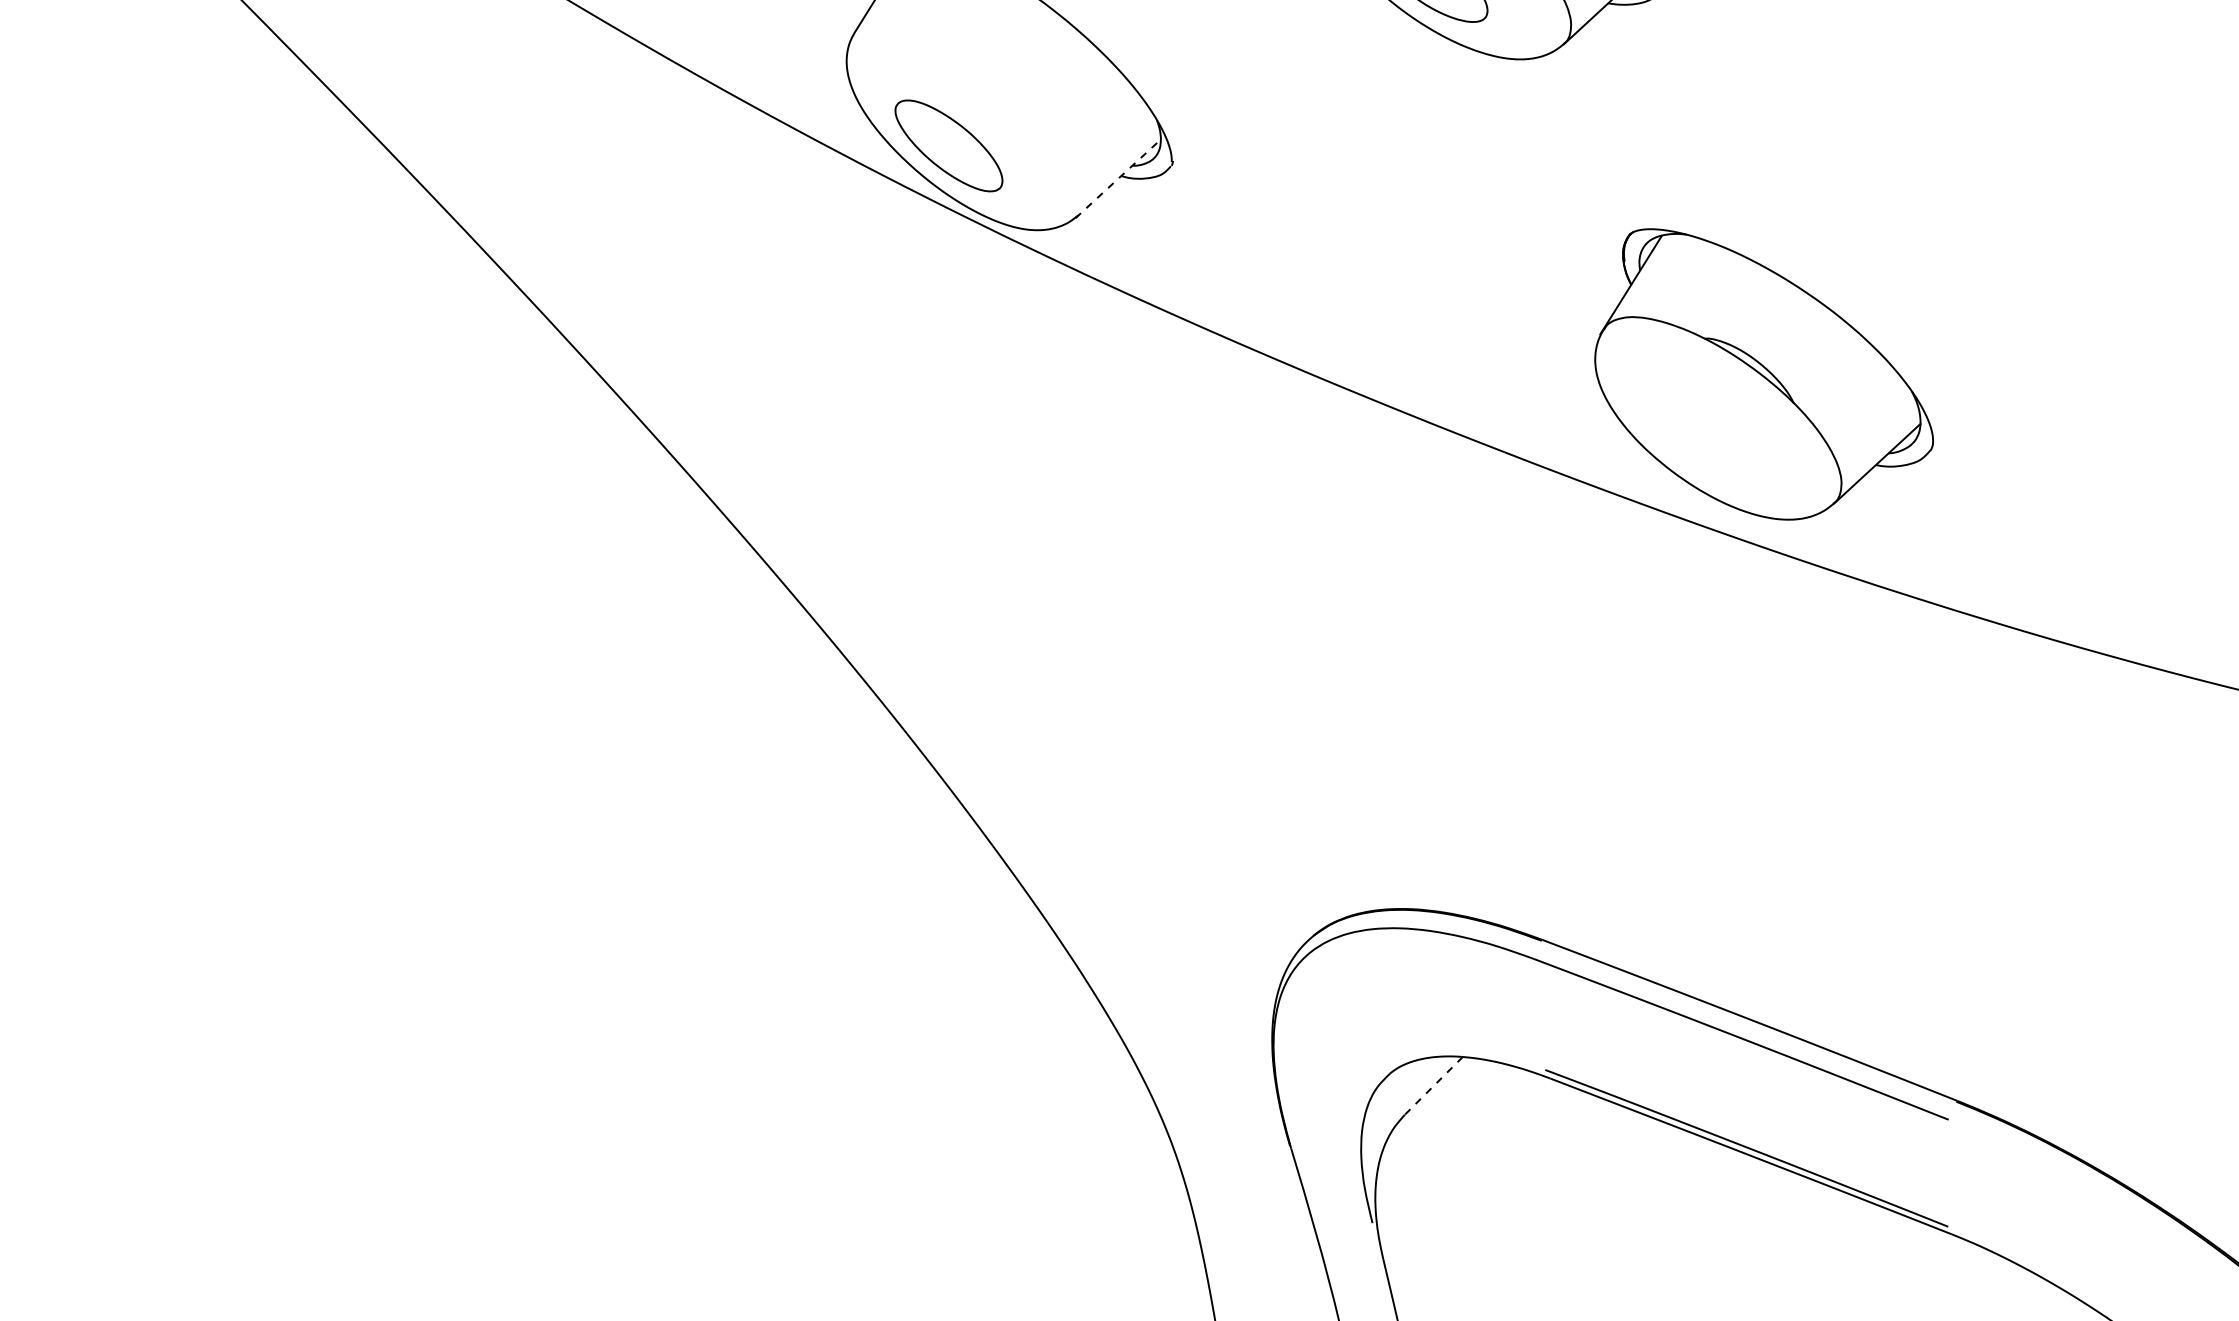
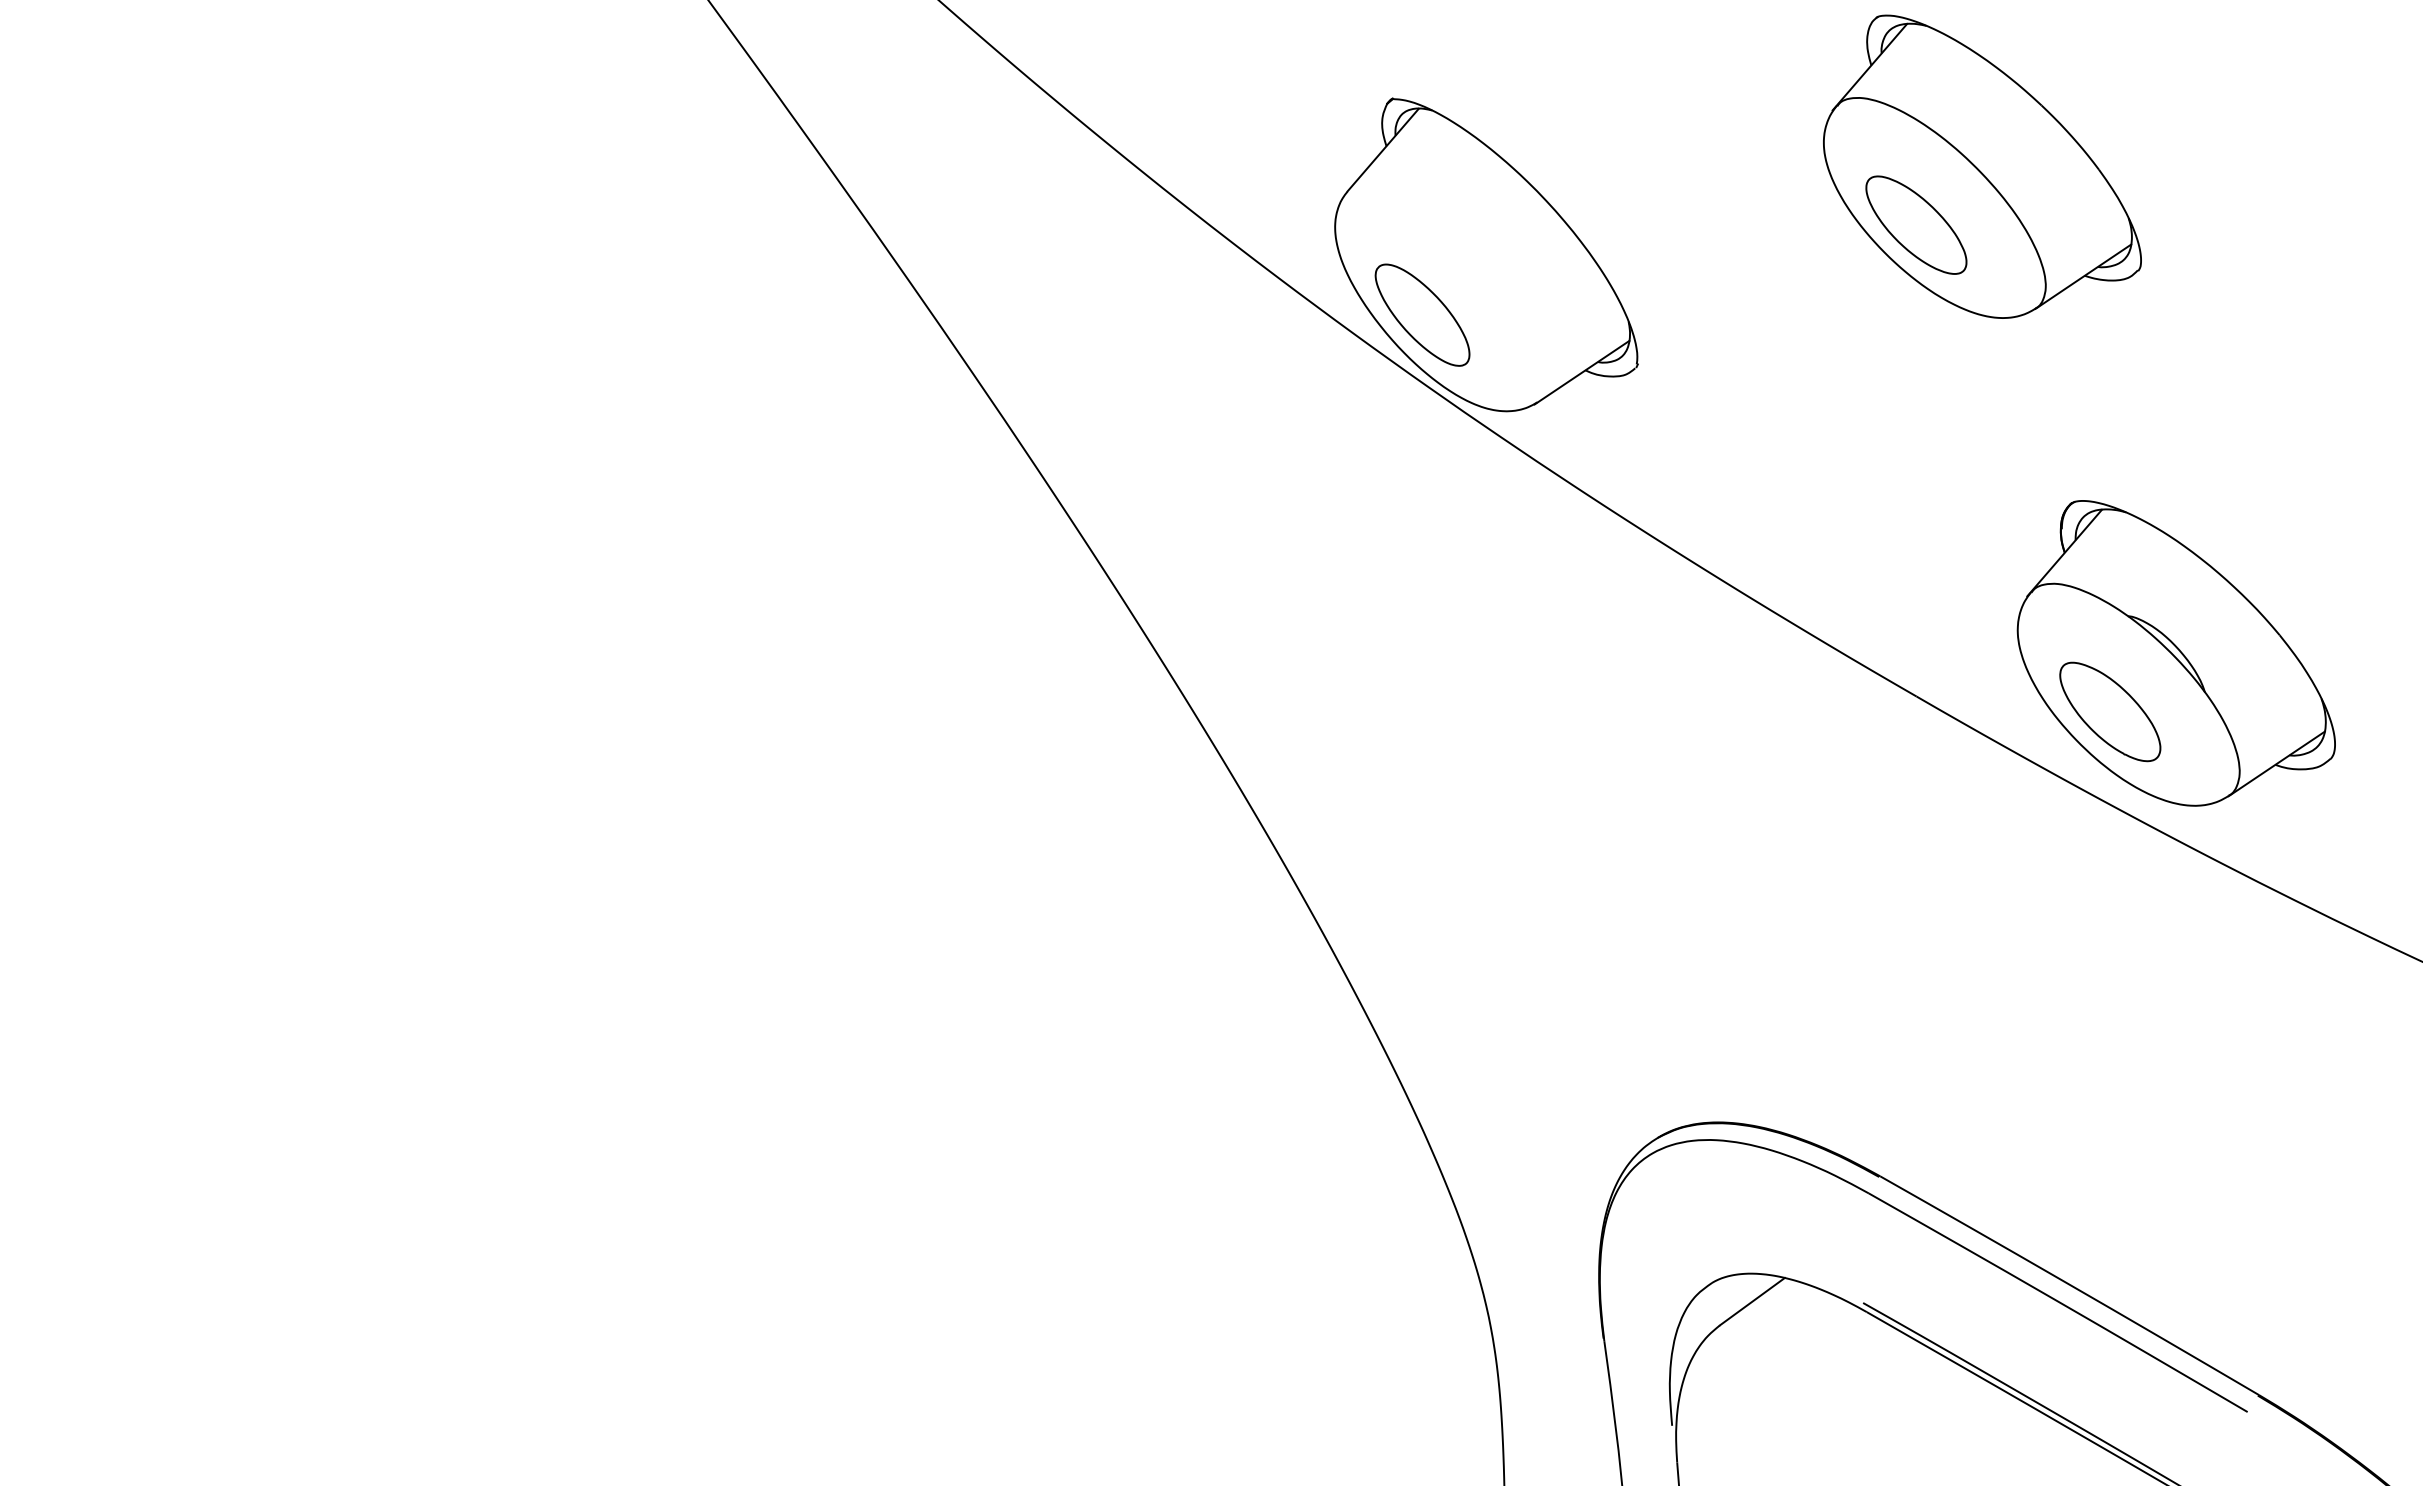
line: (1118, 178) -> (1582, 372), dashed -> solid
part: (1701, 437) -> (2110, 711), added
line: (1433, 1085) -> (1752, 1301), dashed -> solid

